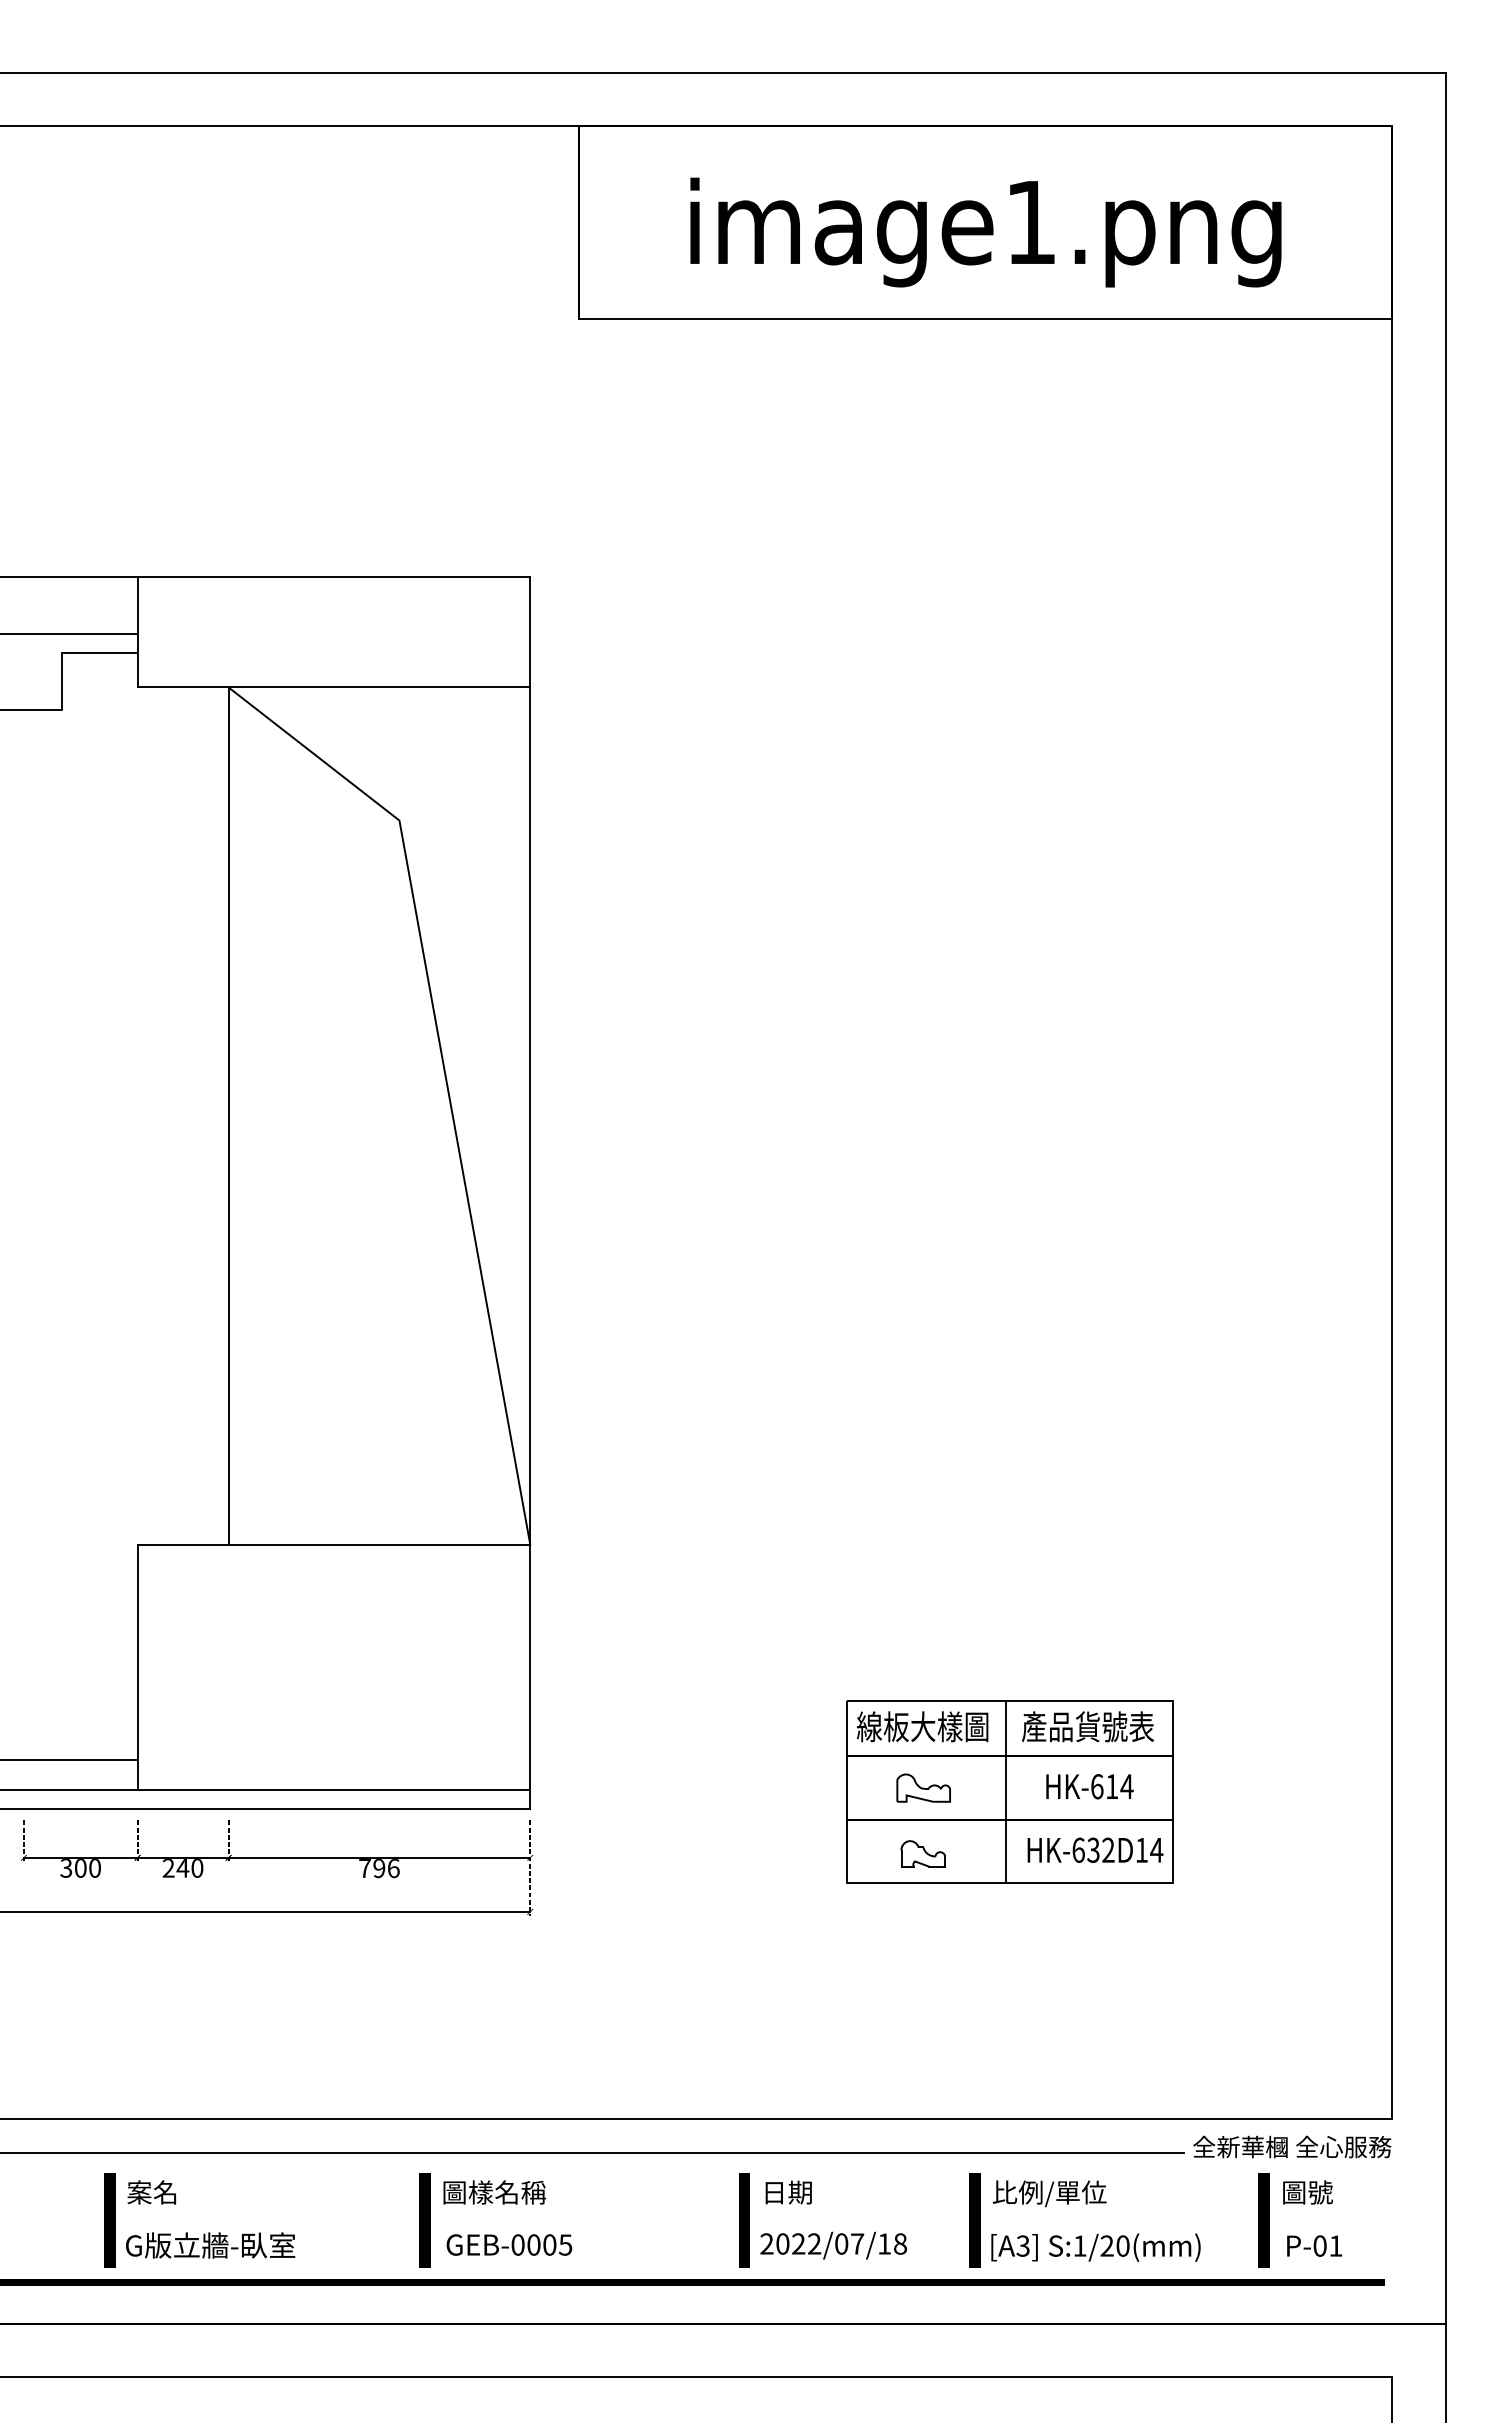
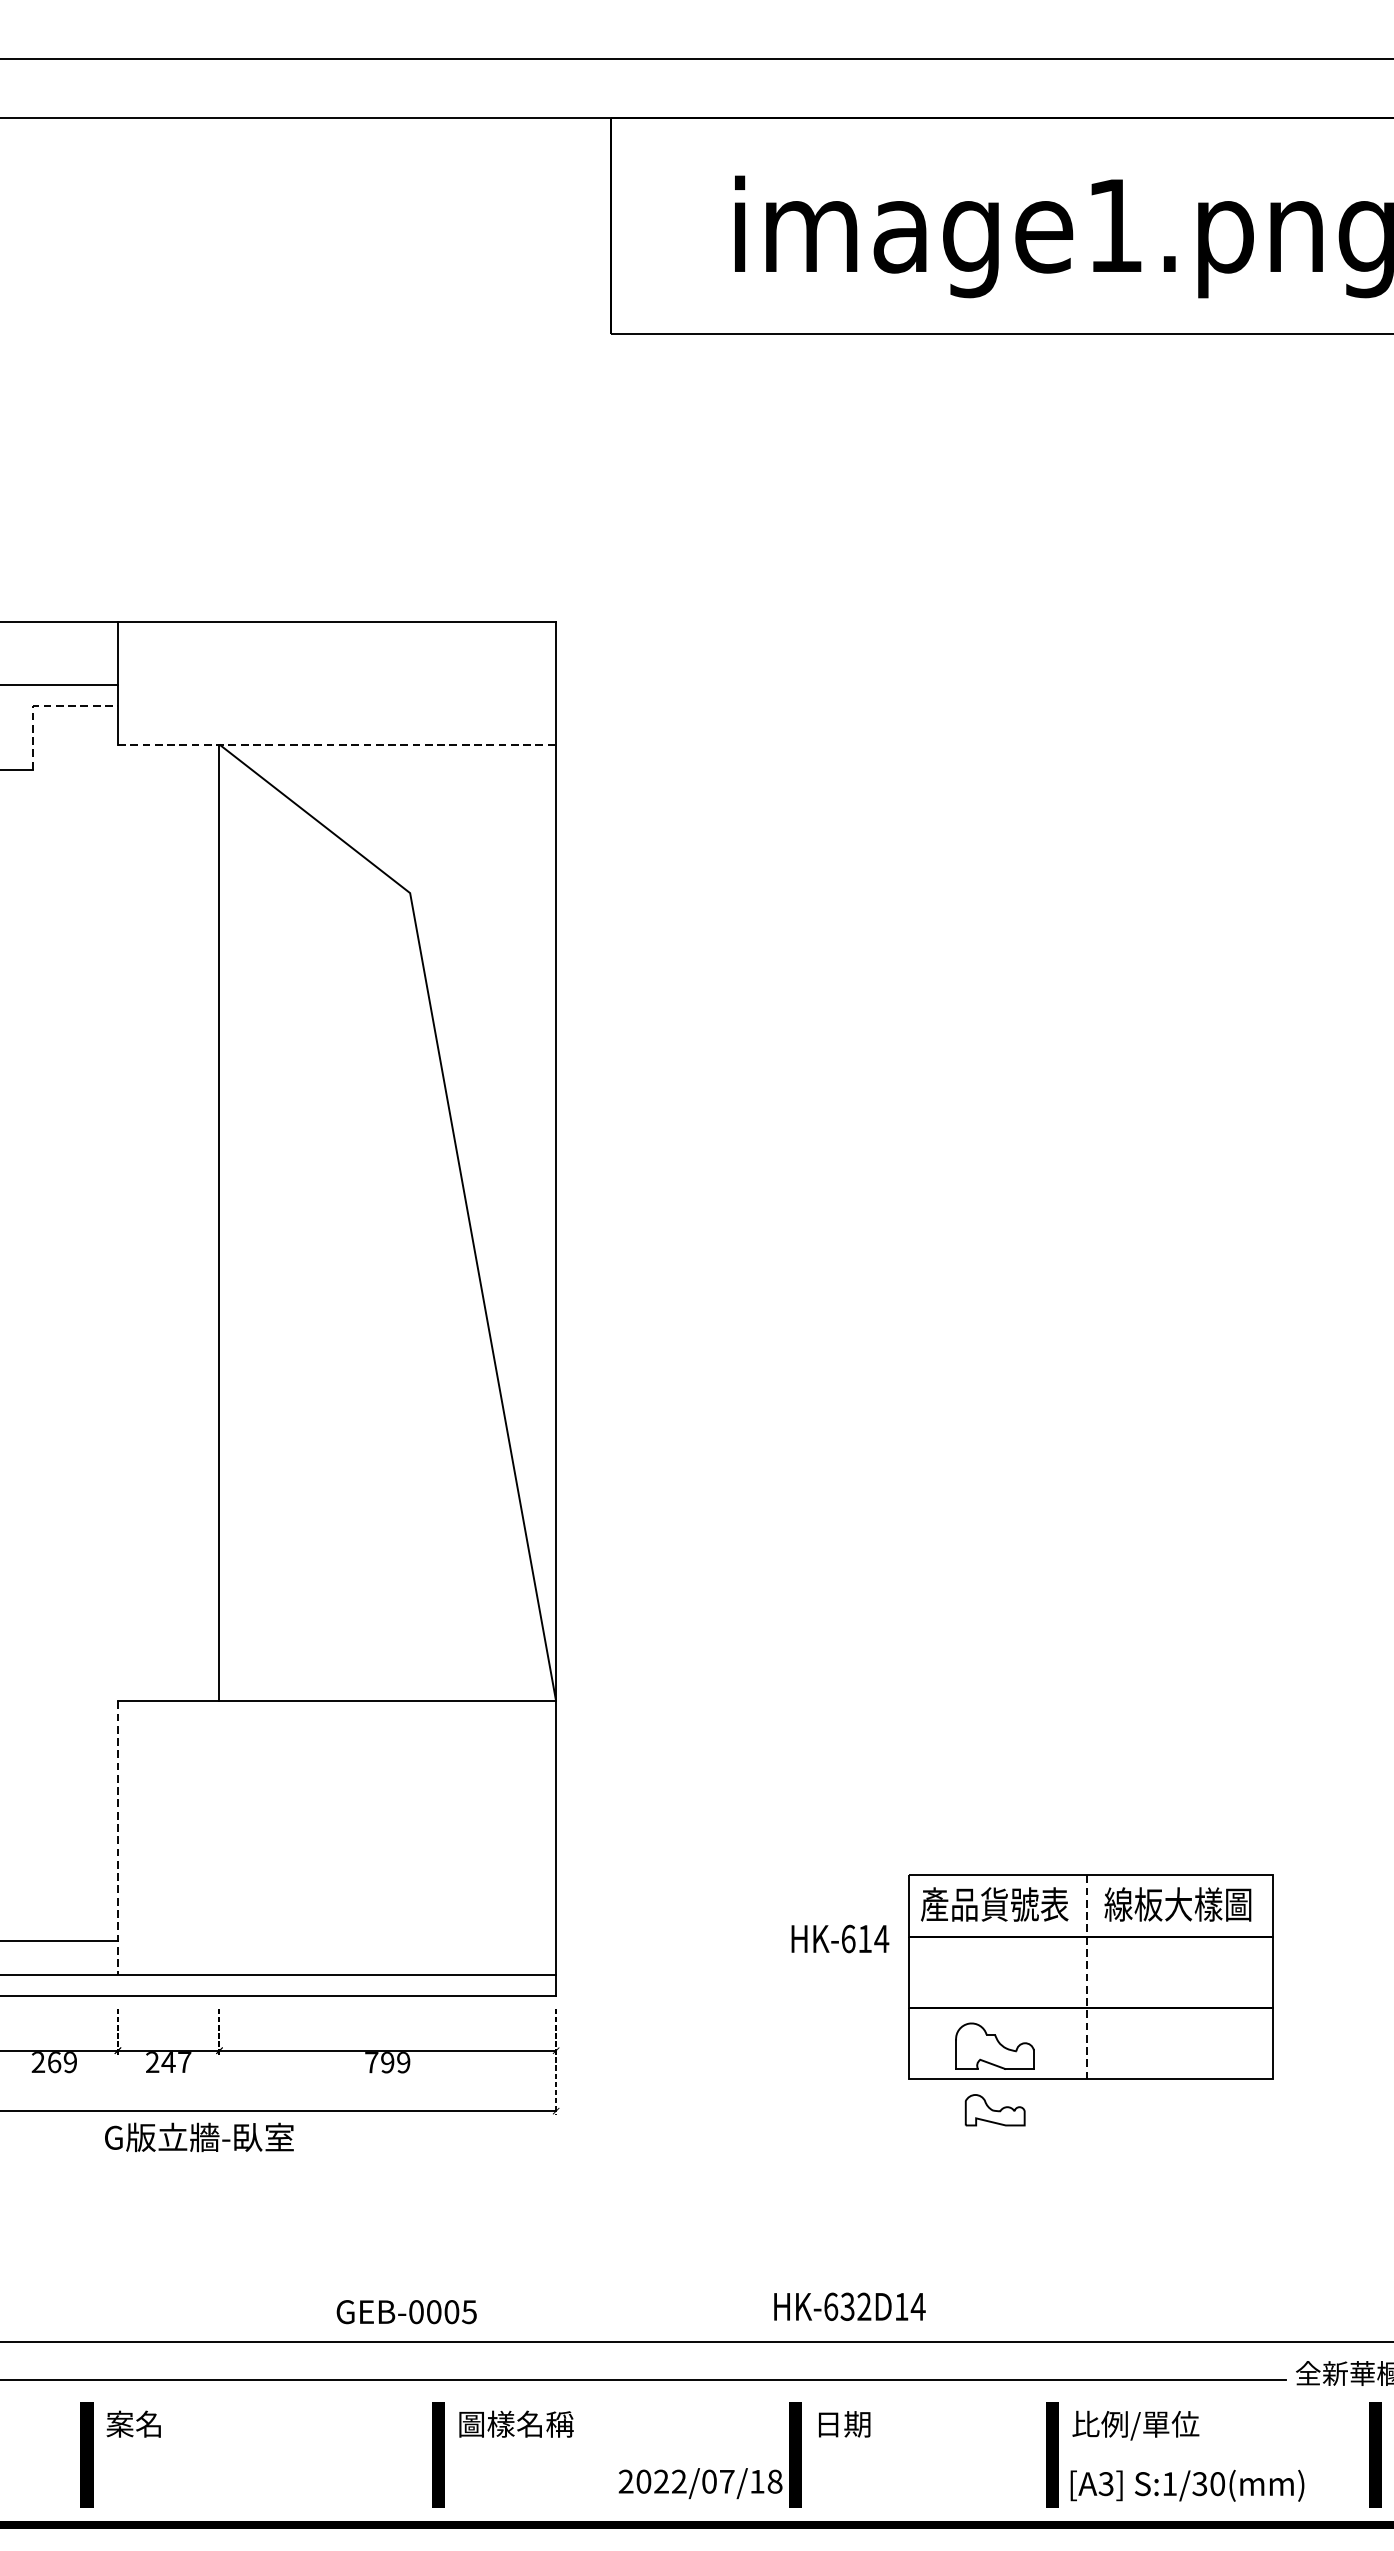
line: (70, 652) -> (43, 705), solid -> dashed
line: (334, 687) -> (337, 744), solid -> dashed
line: (137, 1667) -> (117, 1838), solid -> dashed
text: (922, 1726) -> (993, 1904), 線板大樣圖 -> 產品貨號表
text: (1087, 1726) -> (1178, 1904), 產品貨號表 -> 線板大樣圖
text: (1089, 1786) -> (839, 1938), moved
part: (923, 1787) -> (994, 2109), moved
line: (1005, 1792) -> (1086, 1977), solid -> dashed
text: (1095, 1849) -> (849, 2305), moved
part: (922, 1853) -> (993, 2045), size x1.6
text: (80, 1868) -> (54, 2062), 300 -> 269
text: (197, 1868) -> (184, 2062), 240 -> 247
text: (393, 1868) -> (403, 2062), 796 -> 799
text: (509, 2244) -> (406, 2311), moved
text: (210, 2245) -> (199, 2137), moved
text: (833, 2245) -> (700, 2483), moved
text: (1106, 2245) -> (1199, 2483), S:1/20(mm) -> S:1/30(mm)

